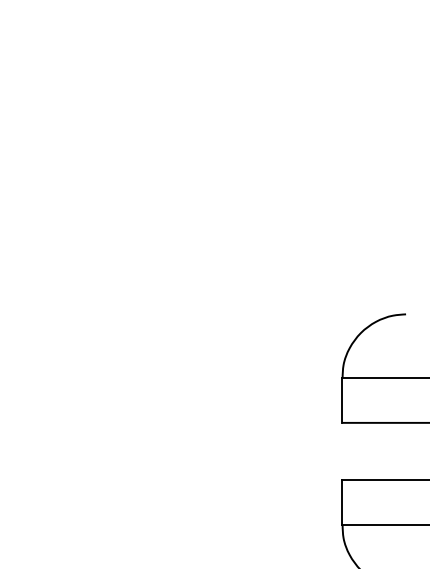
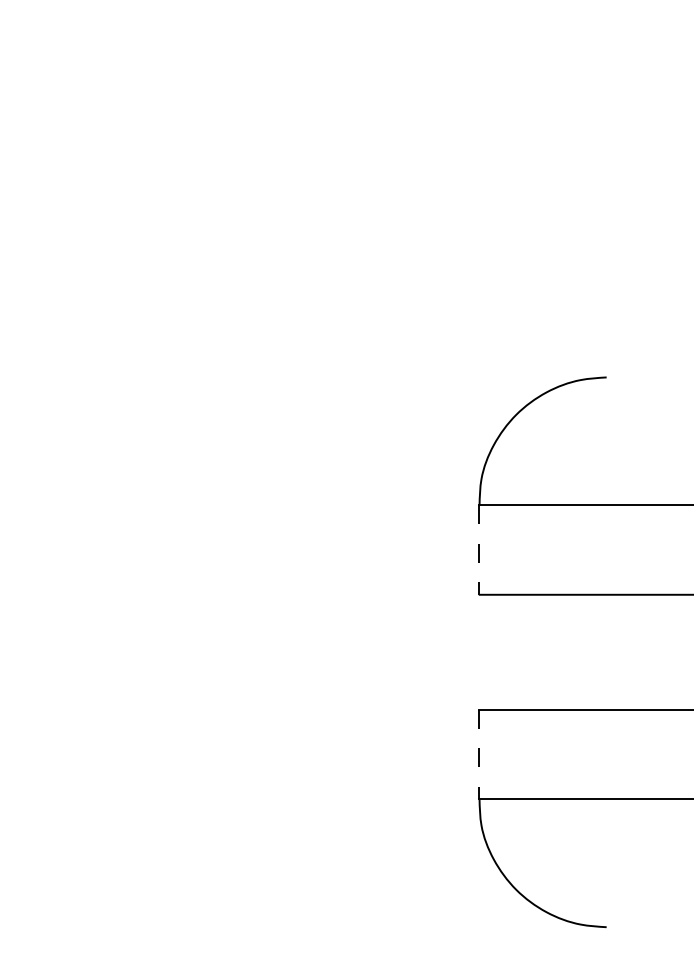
line: (342, 401) -> (479, 551), solid -> dashed
line: (342, 503) -> (479, 756), solid -> dashed

